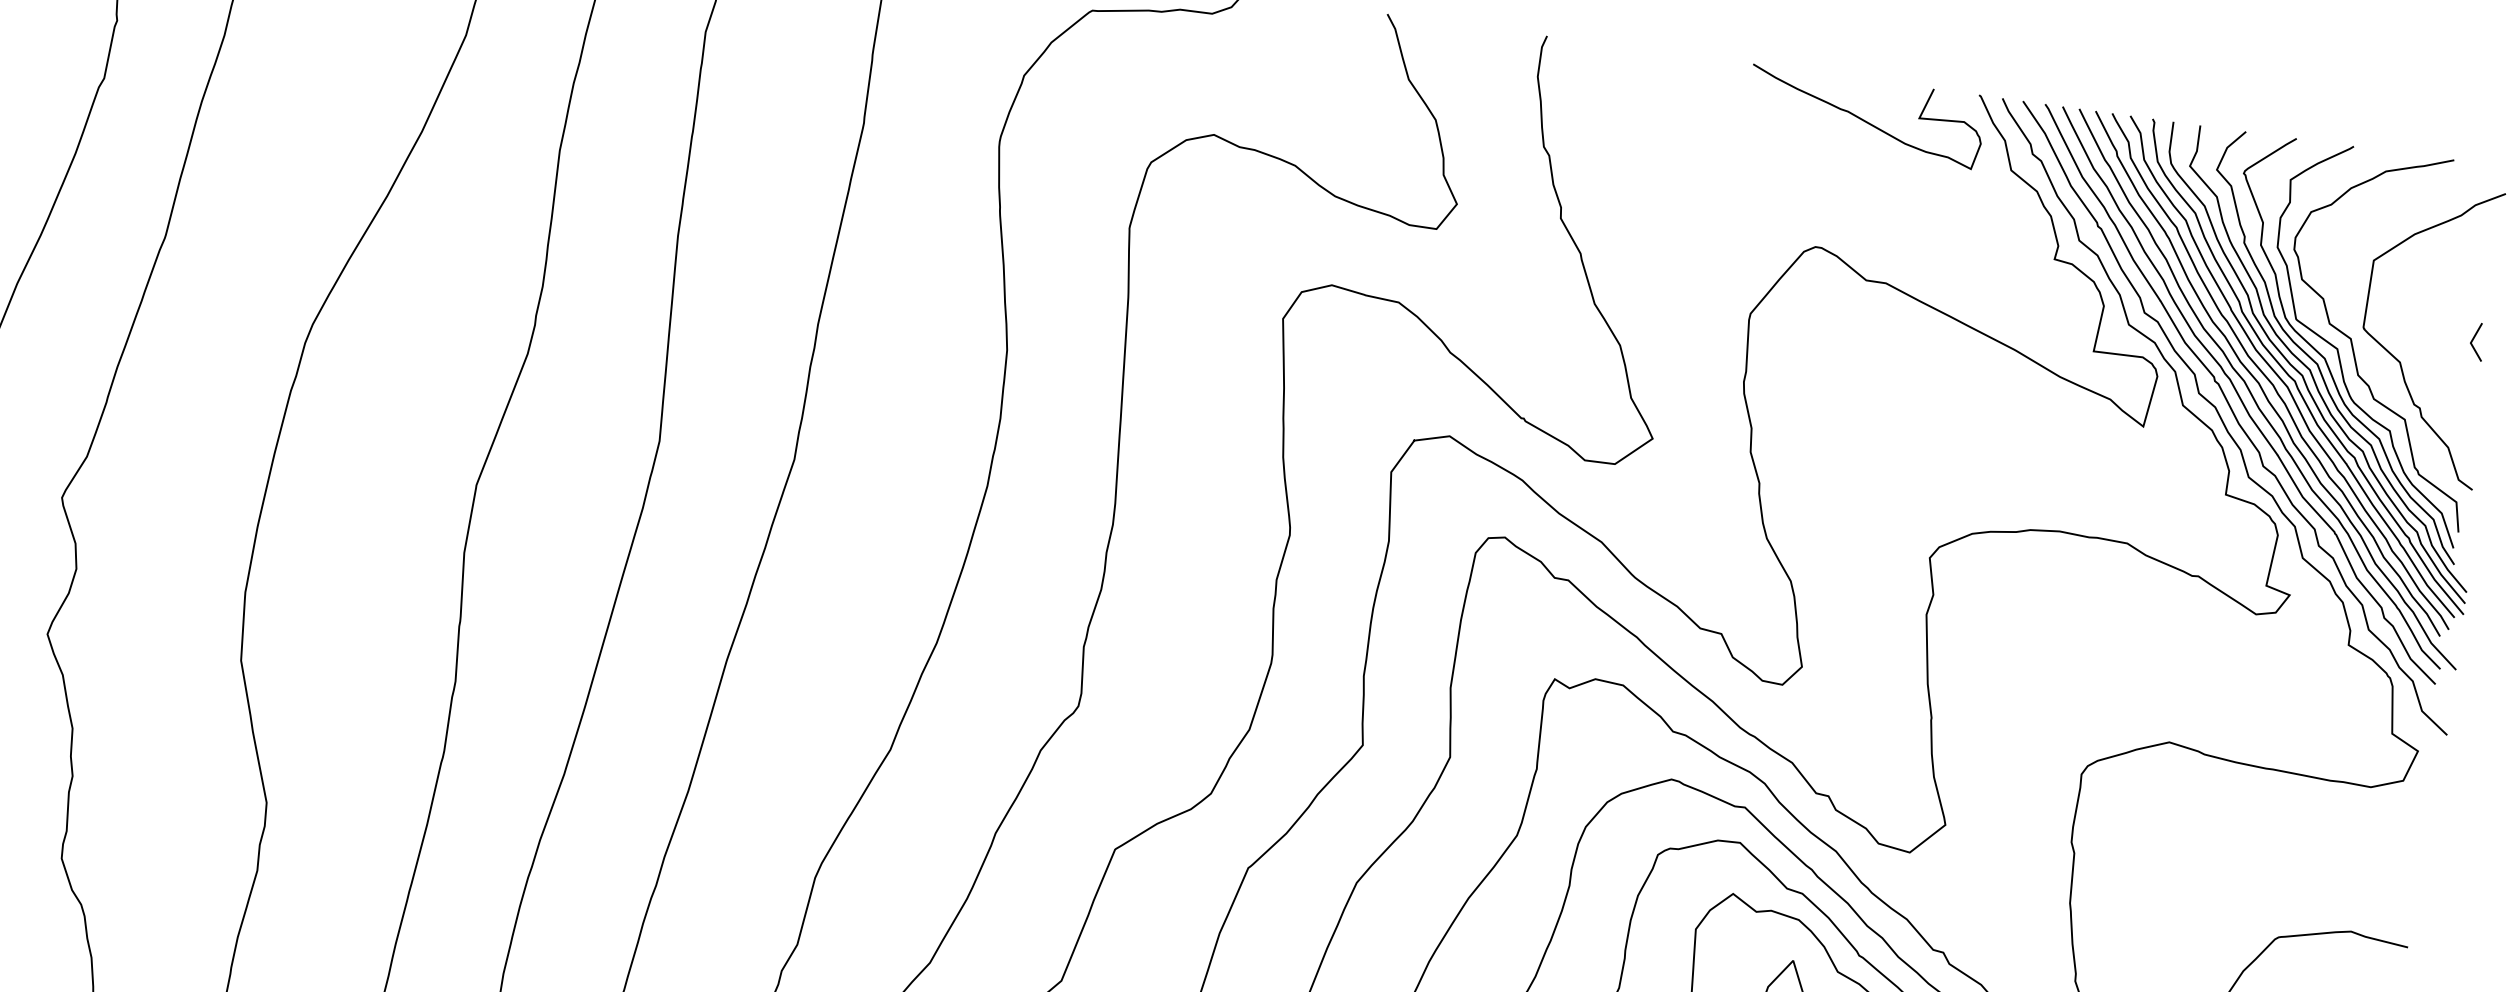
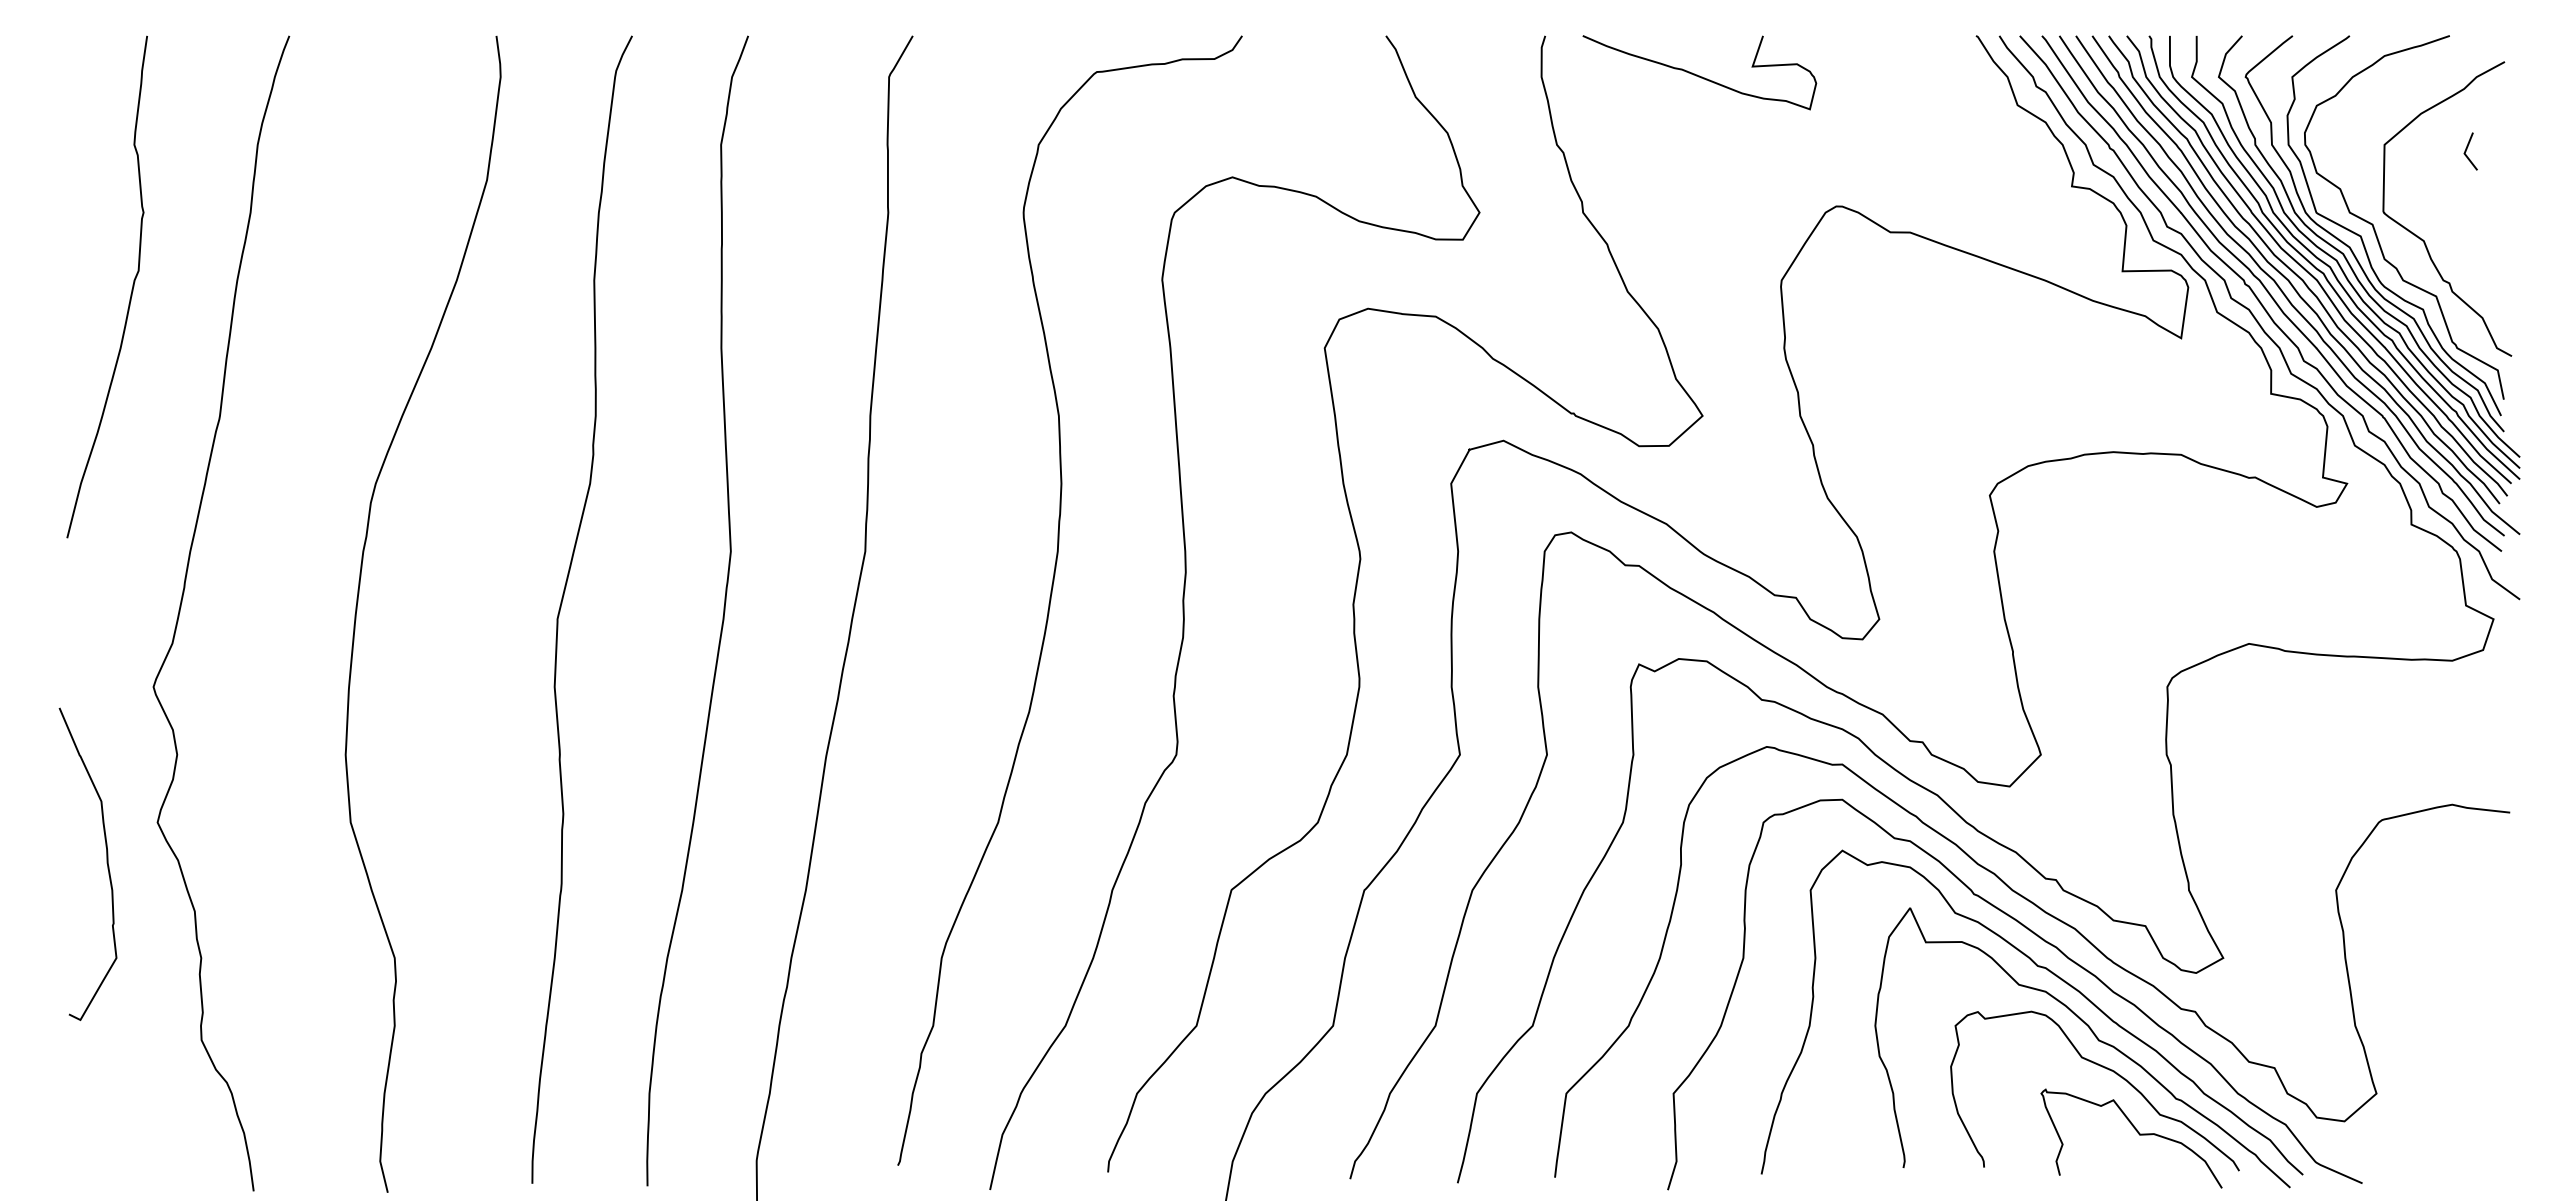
curve: (1862, 118) -> (1697, 74), moved
line: (2474, 339) -> (2467, 149), moved

